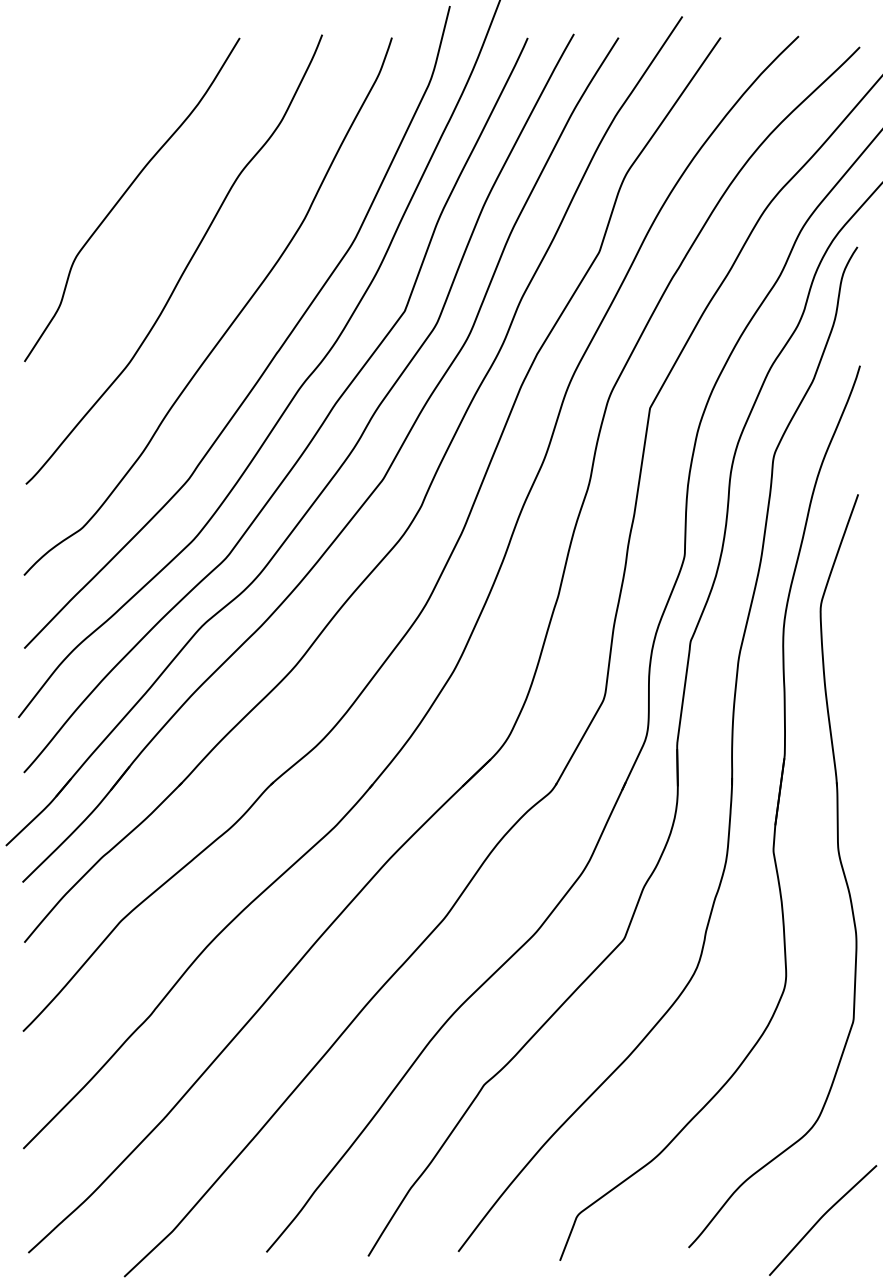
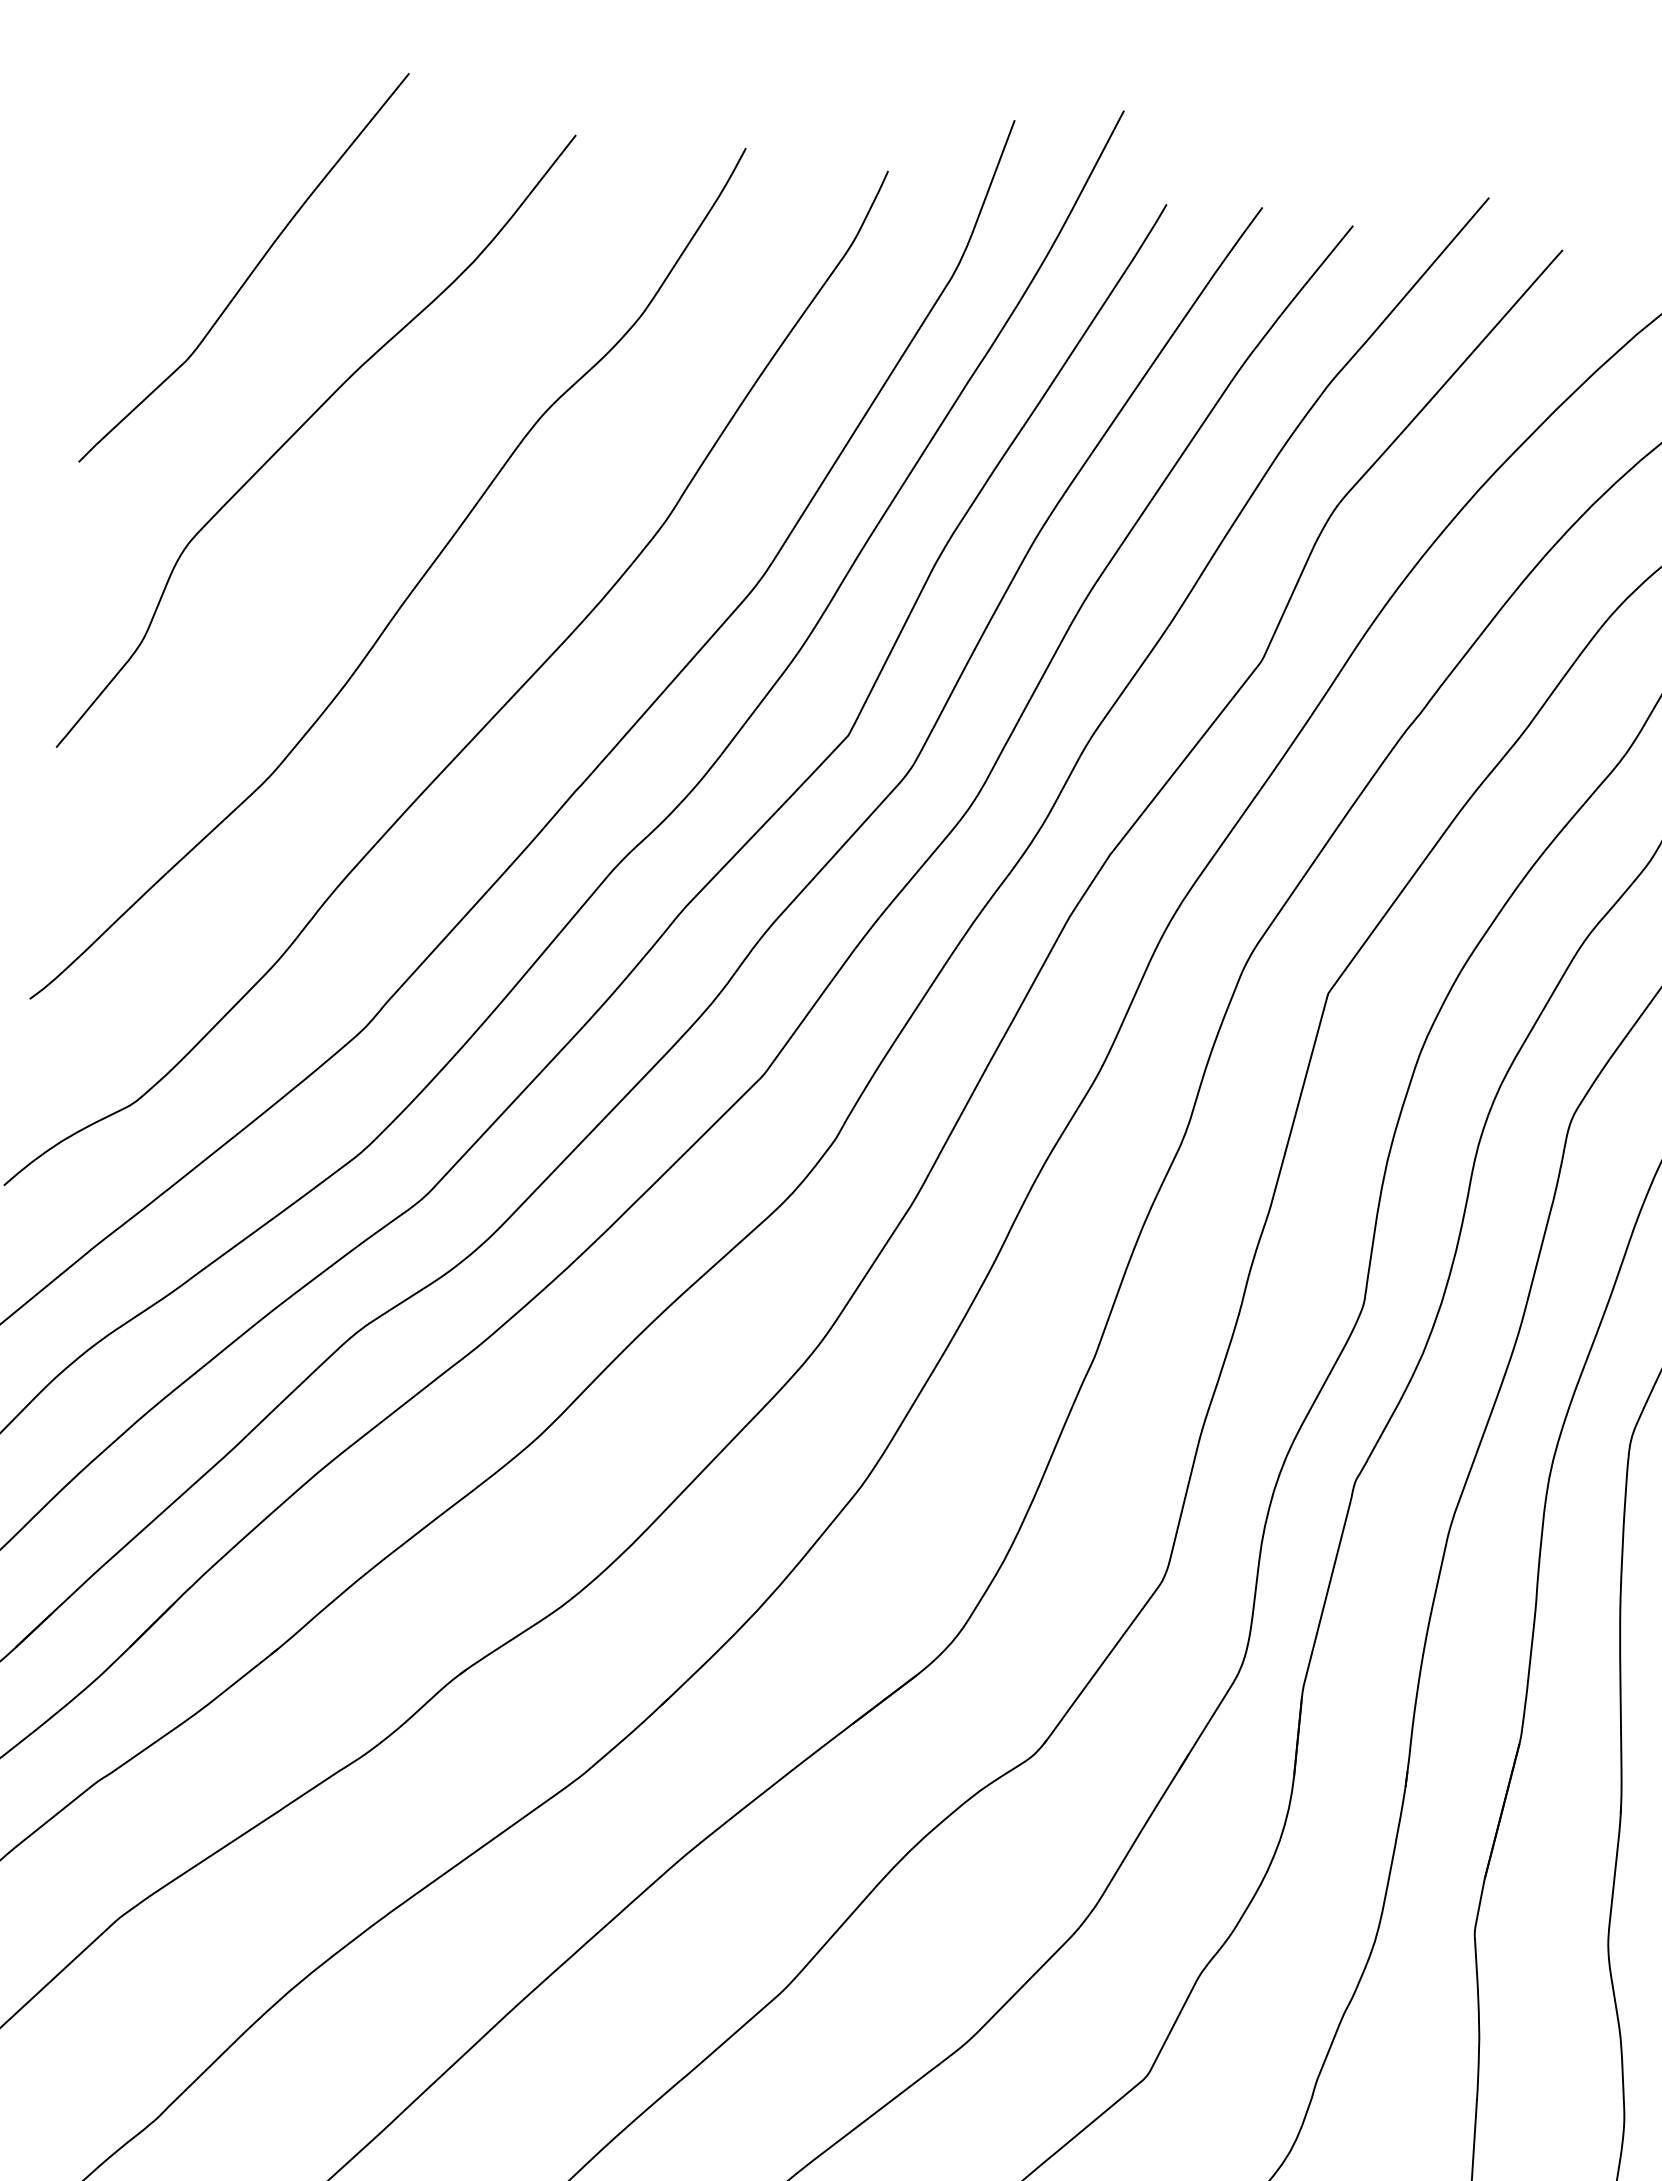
curve: (90, 122) -> (249, 272), added

